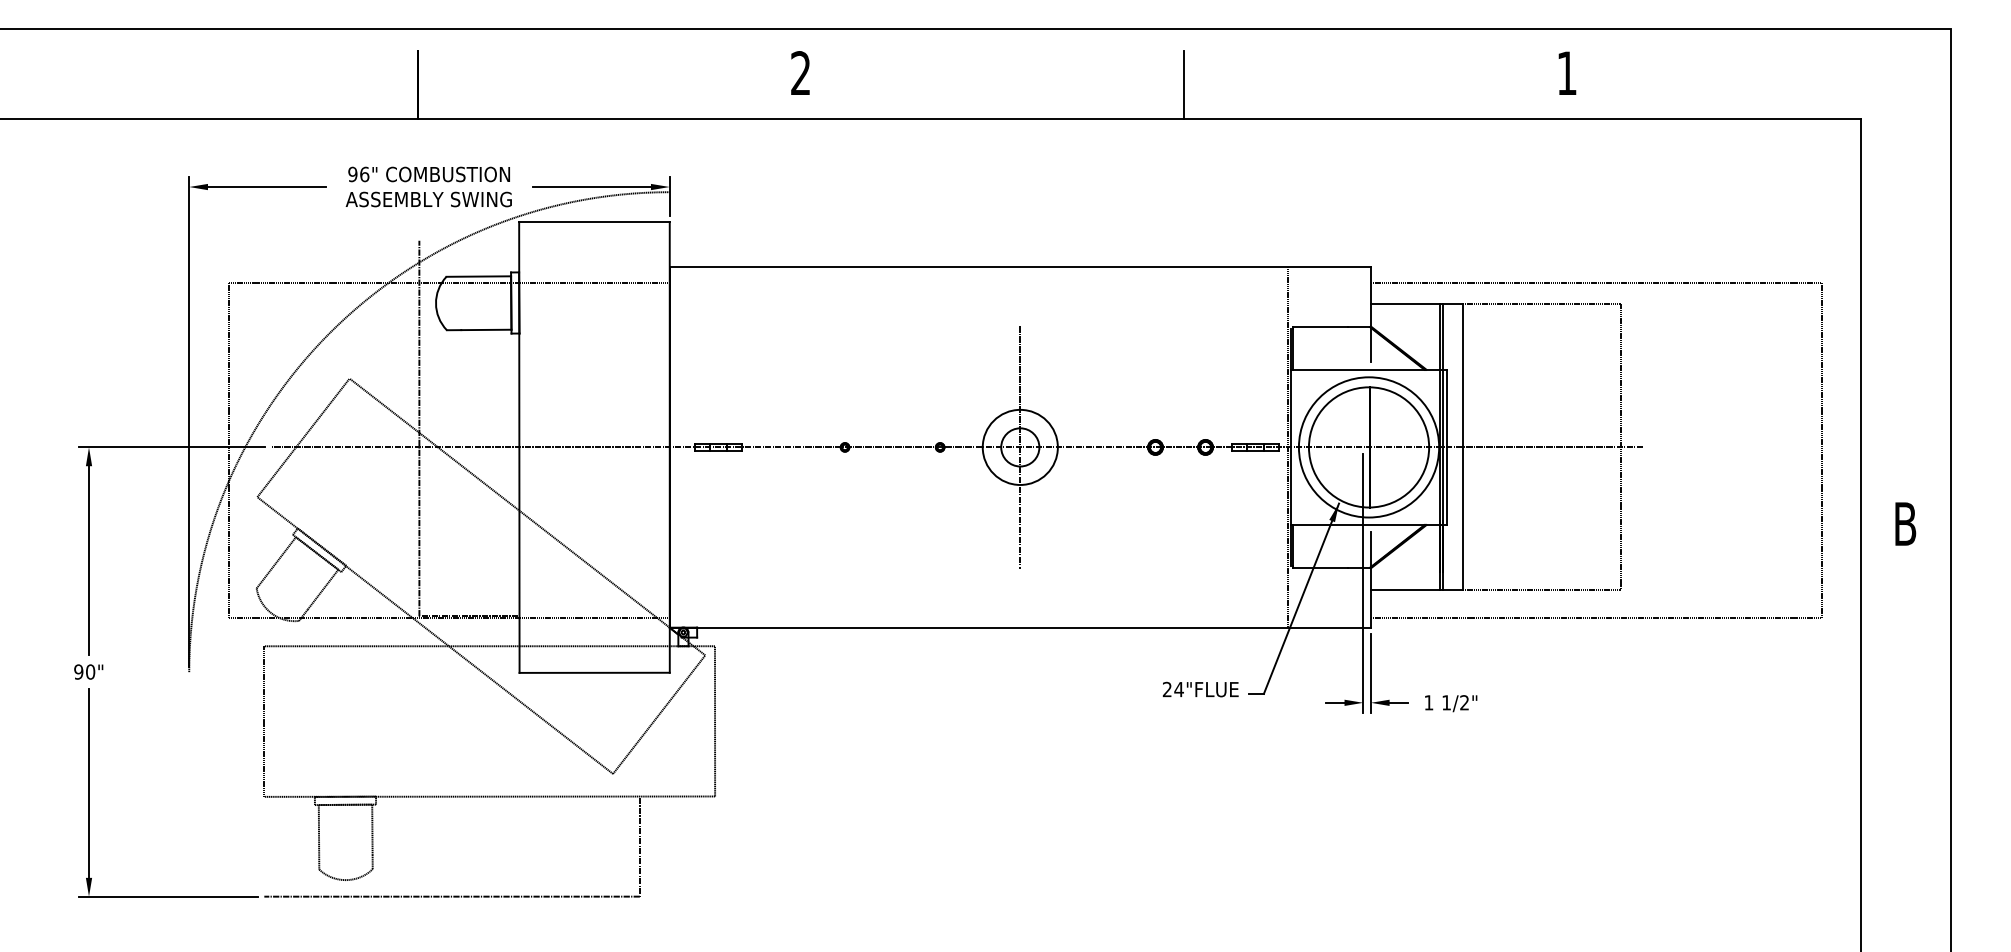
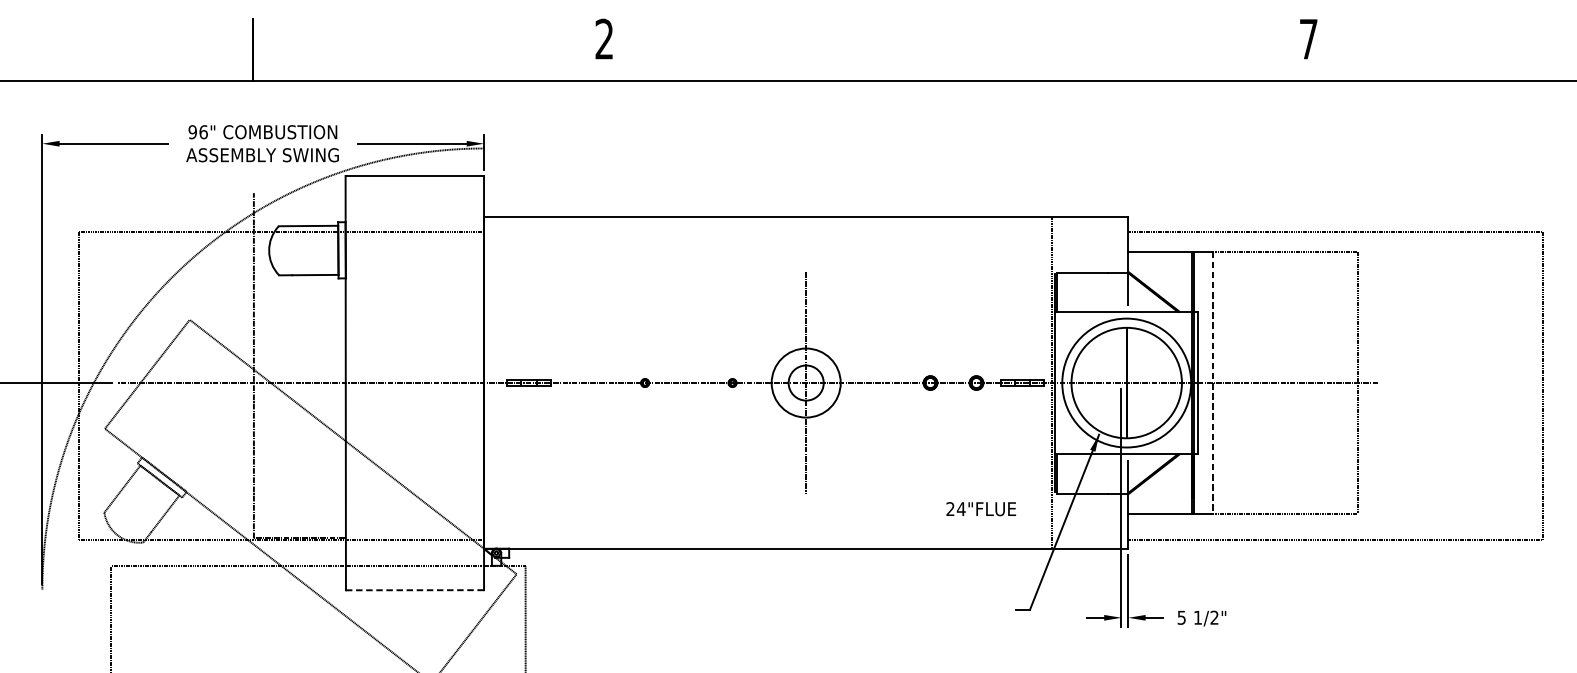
text: (1566, 72) -> (1308, 38), 1 -> 7
line: (1184, 84) -> (957, 49), removed
line: (1462, 447) -> (1212, 383), solid -> dashed
line: (595, 672) -> (415, 589), solid -> dashed
text: (1200, 689) -> (981, 509), moved
text: (1428, 702) -> (1181, 617), 1 -> 5

